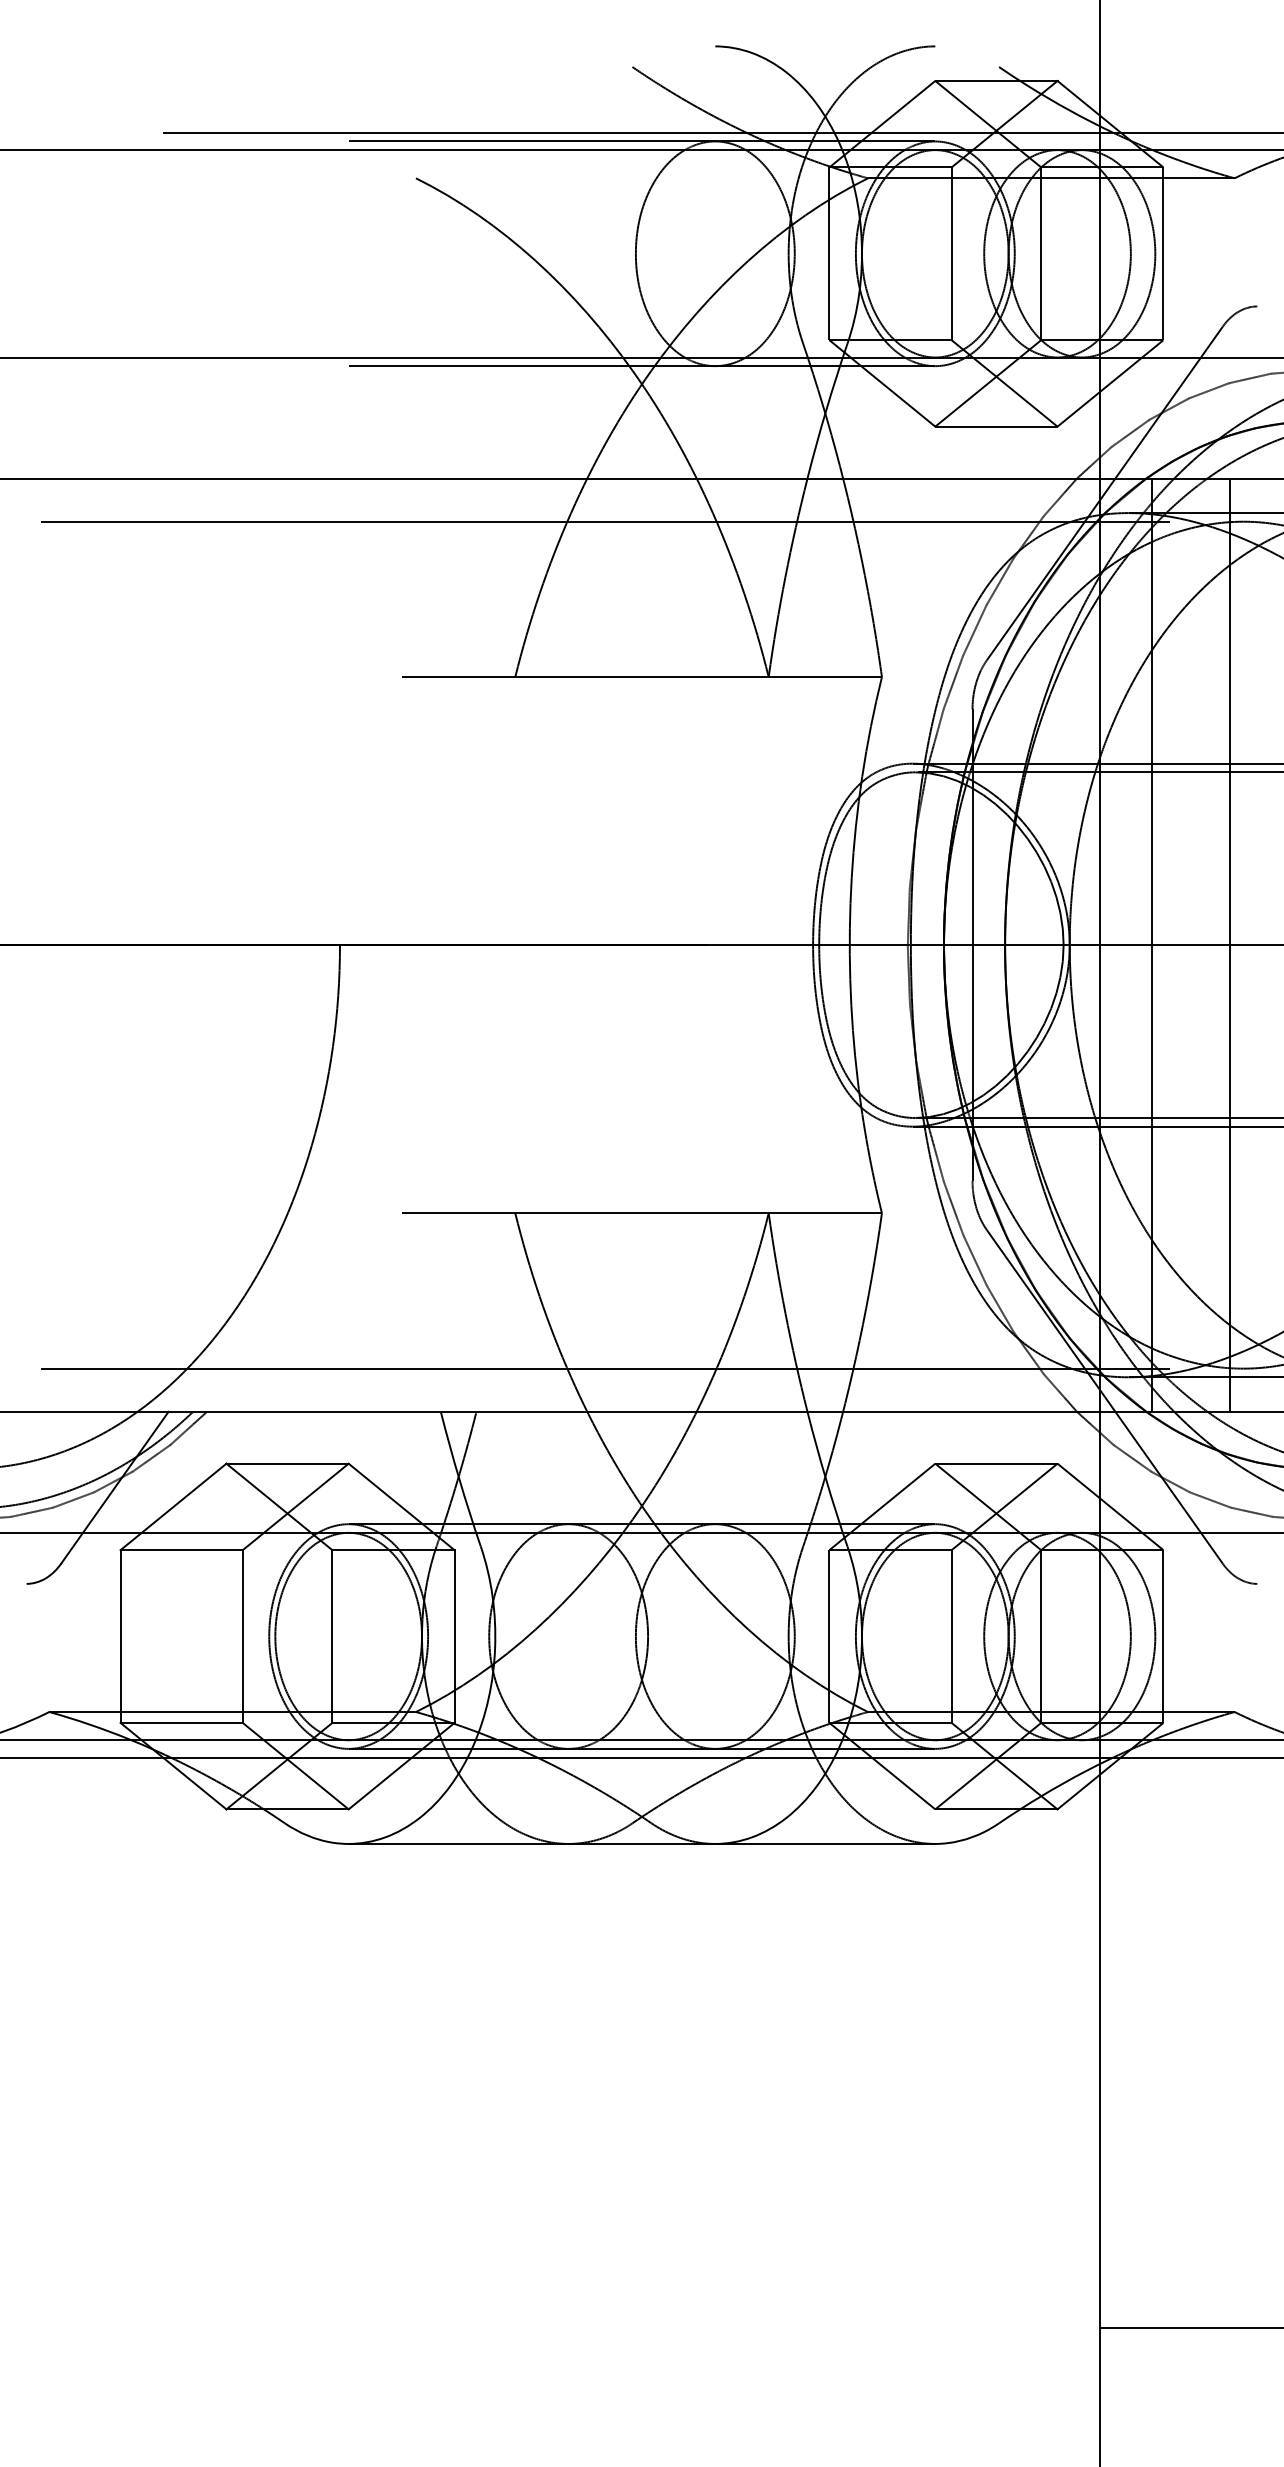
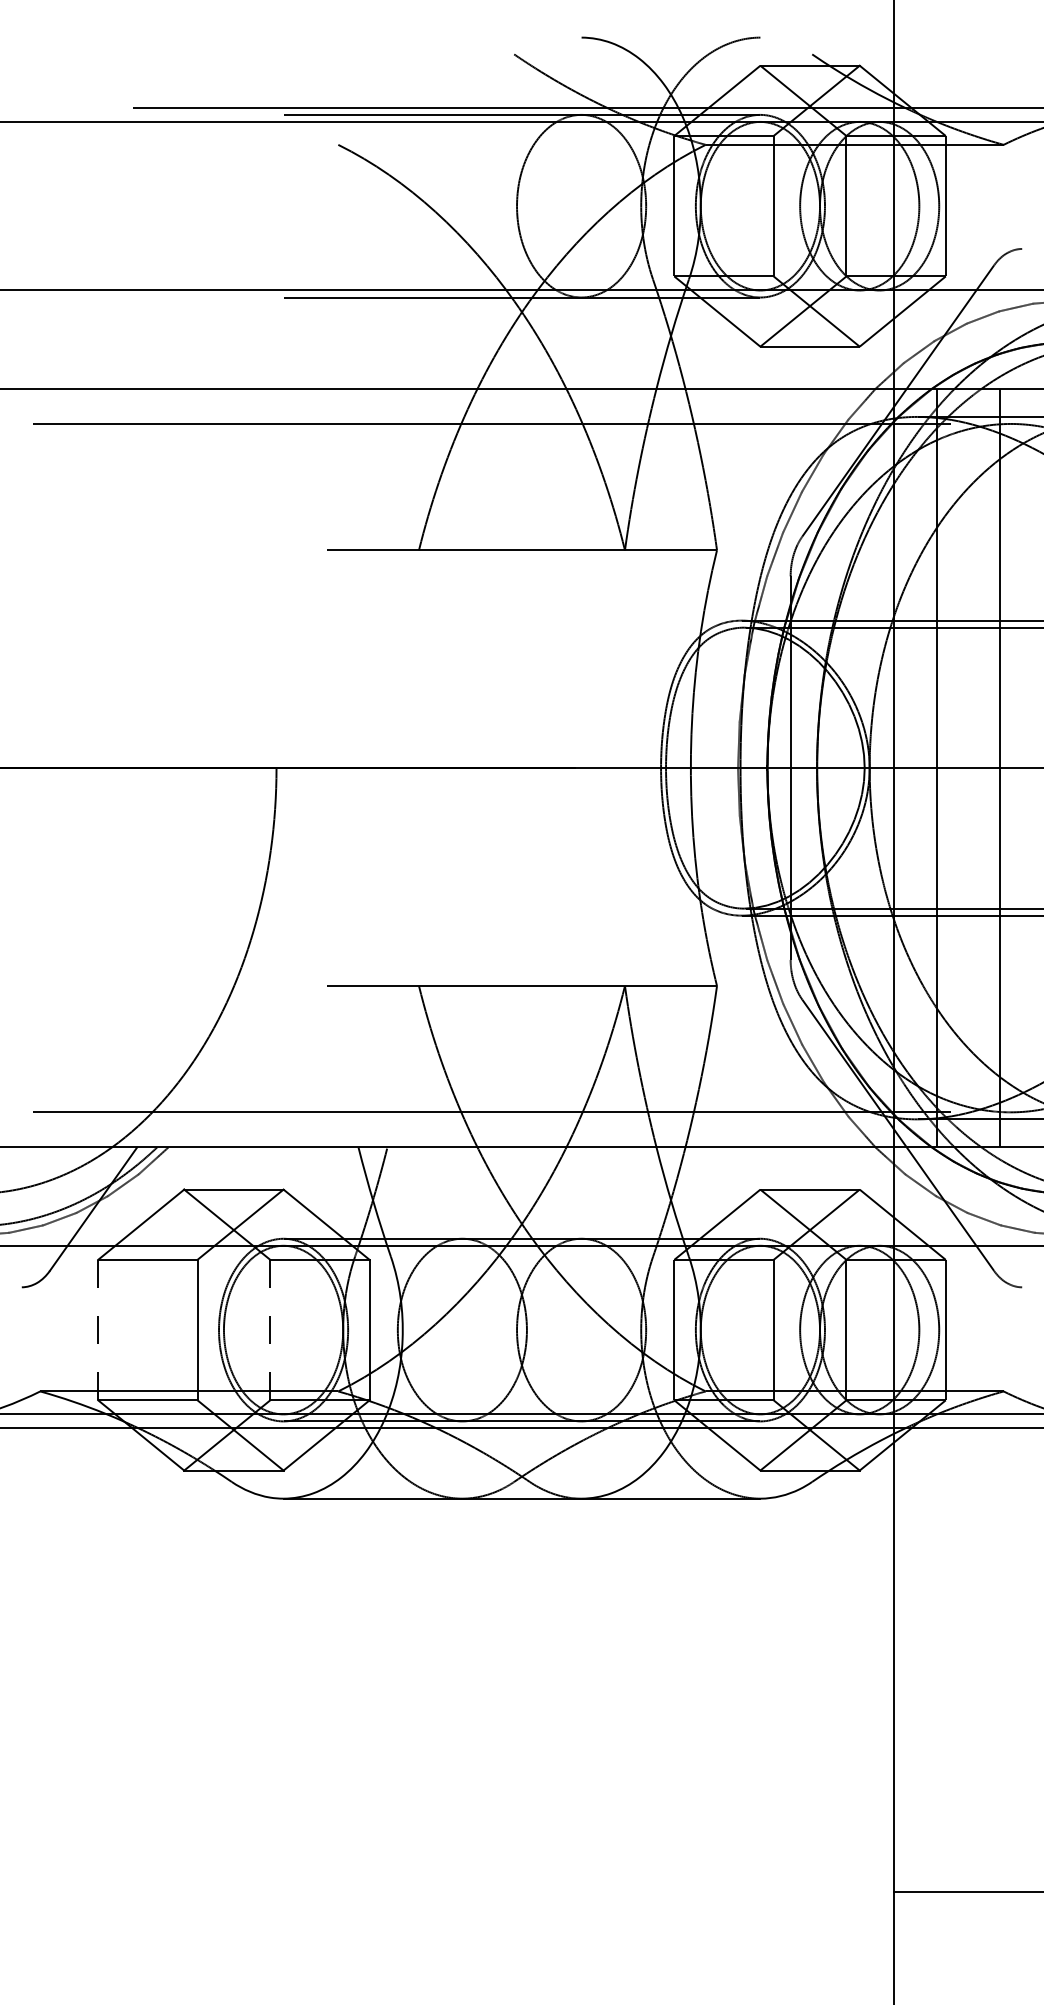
line: (332, 1636) -> (270, 1330), solid -> dashed
line: (120, 1637) -> (98, 1330), solid -> dashed

